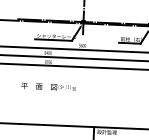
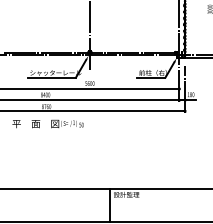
text: (48, 86) -> (47, 123), moved

